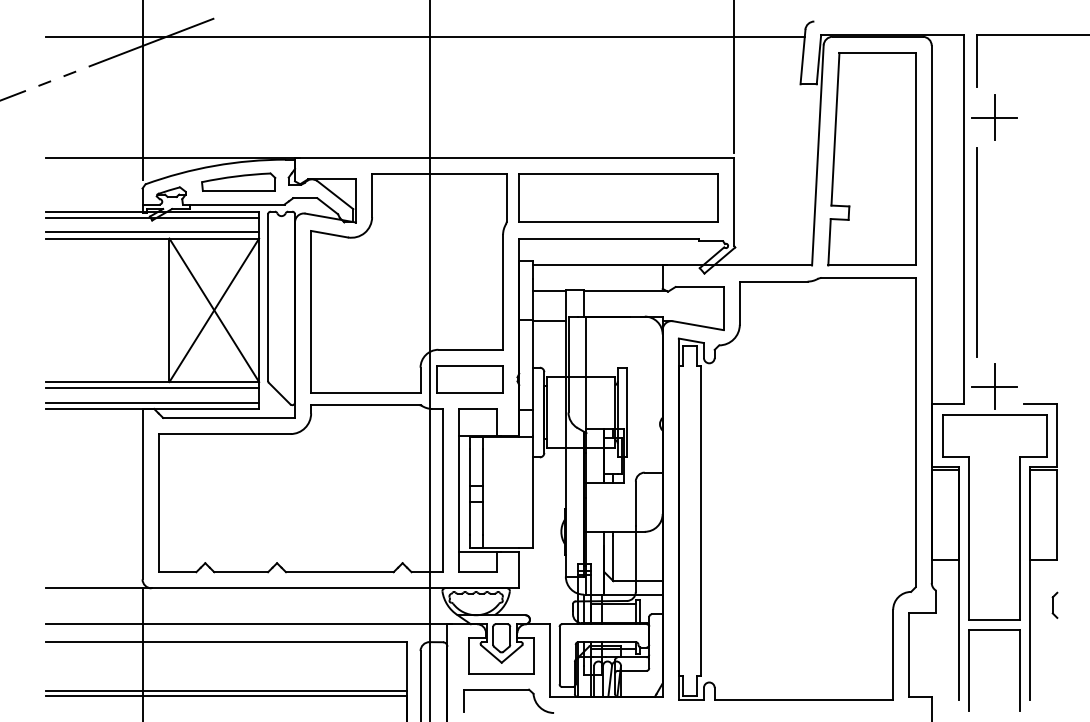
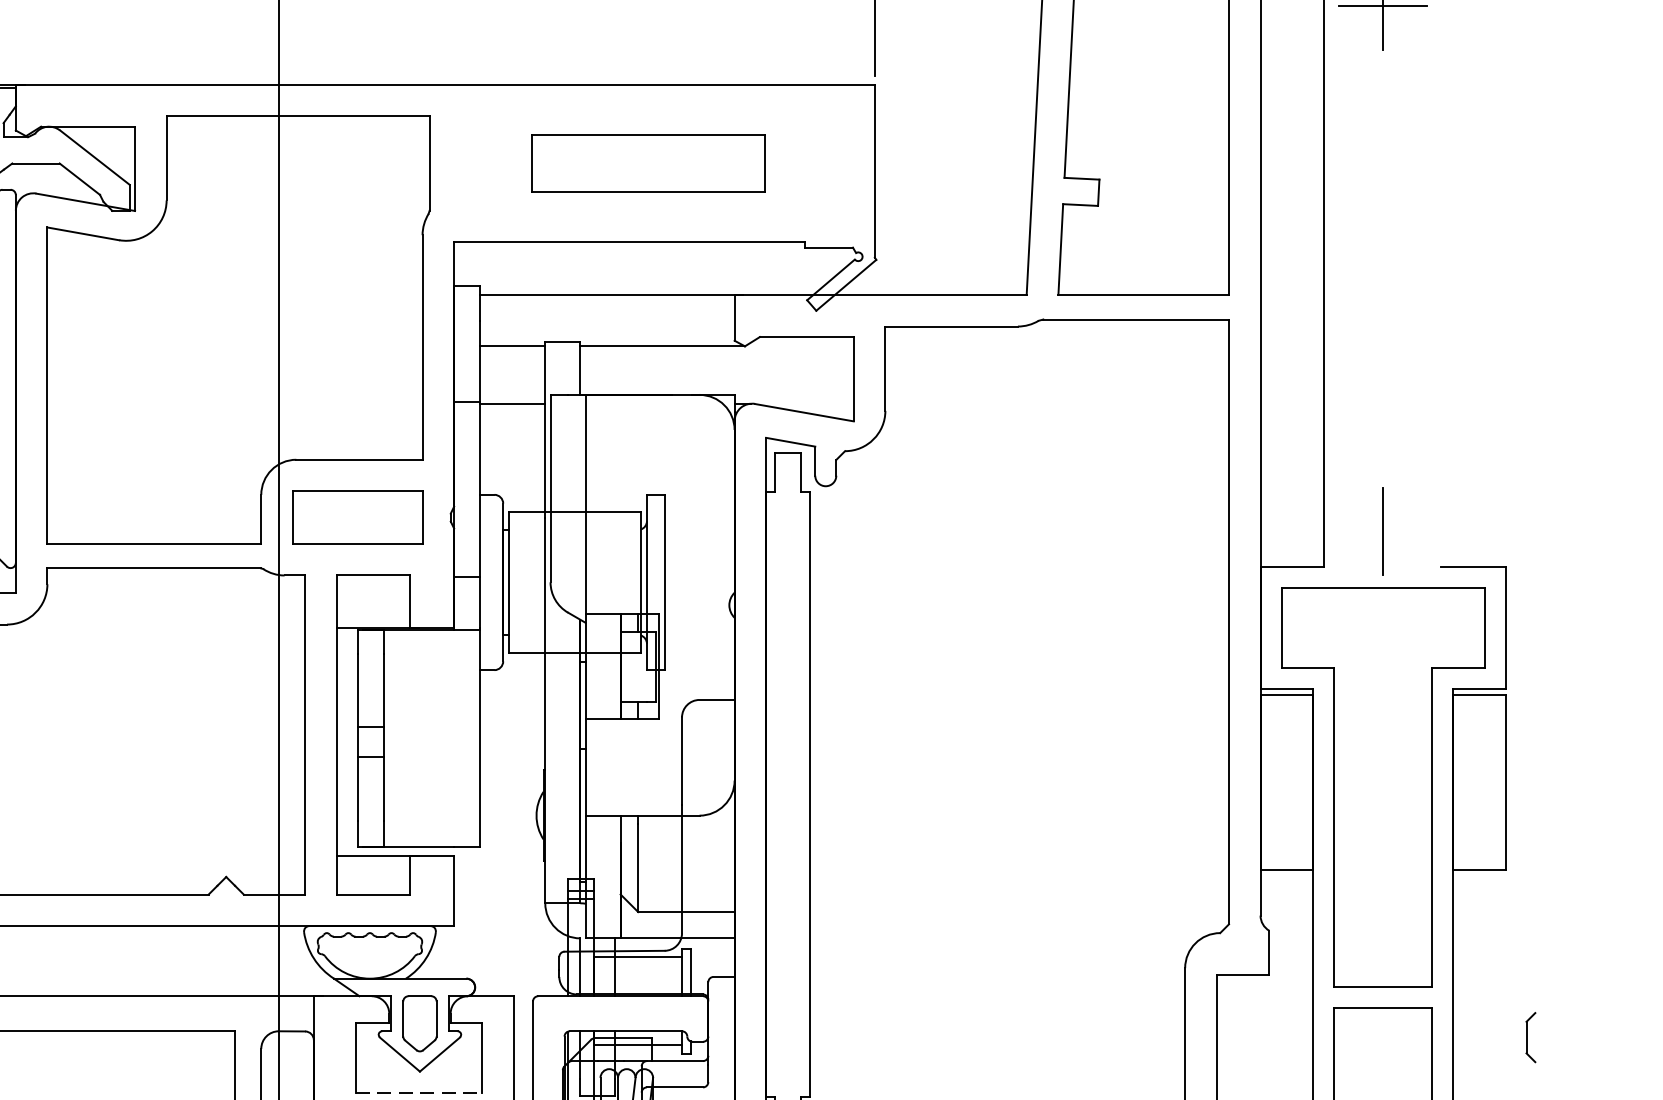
part: (618, 197) -> (648, 162), size x0.6
line: (977, 252) -> (1349, 269), removed
line: (994, 386) -> (1383, 531), removed
part: (1054, 604) -> (1529, 1035), moved
line: (501, 673) -> (419, 1092), solid -> dashed

